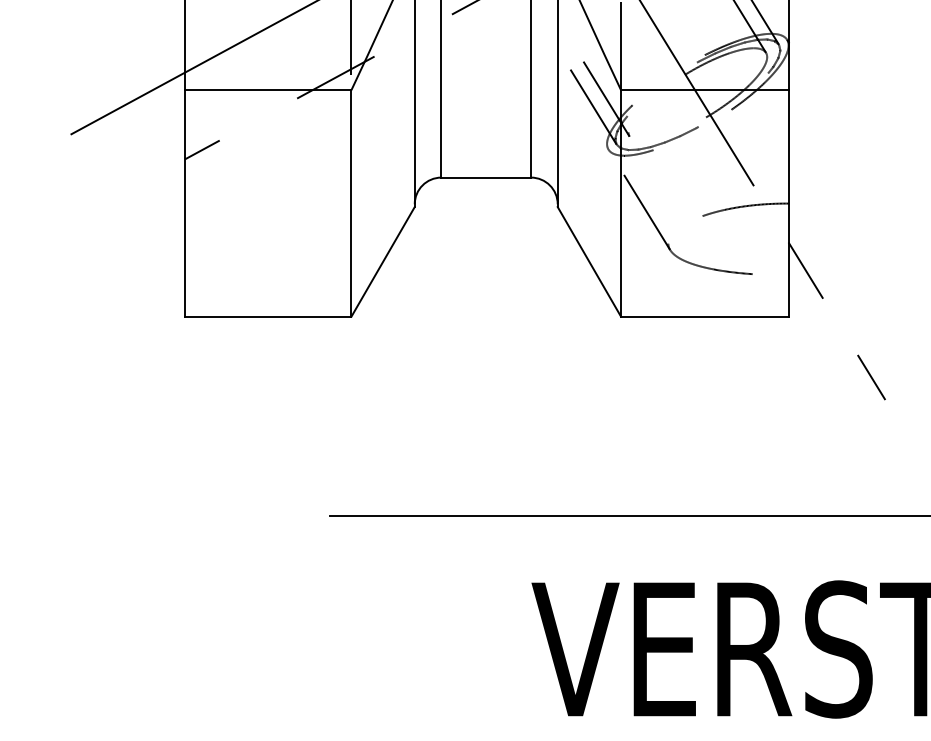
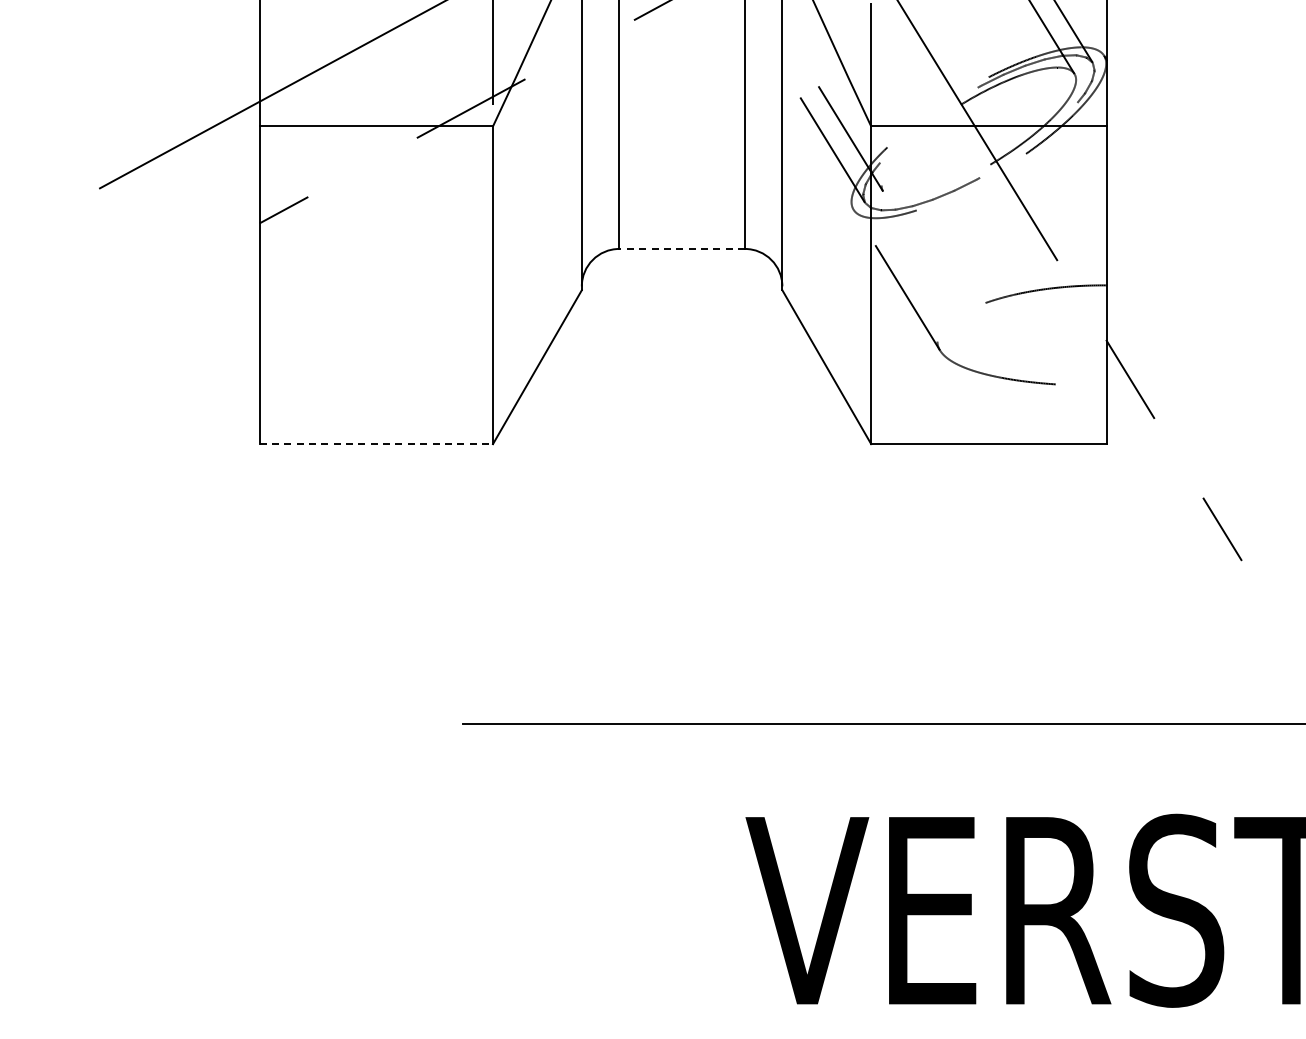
line: (486, 177) -> (682, 248), solid -> dashed
line: (268, 317) -> (376, 444), solid -> dashed

